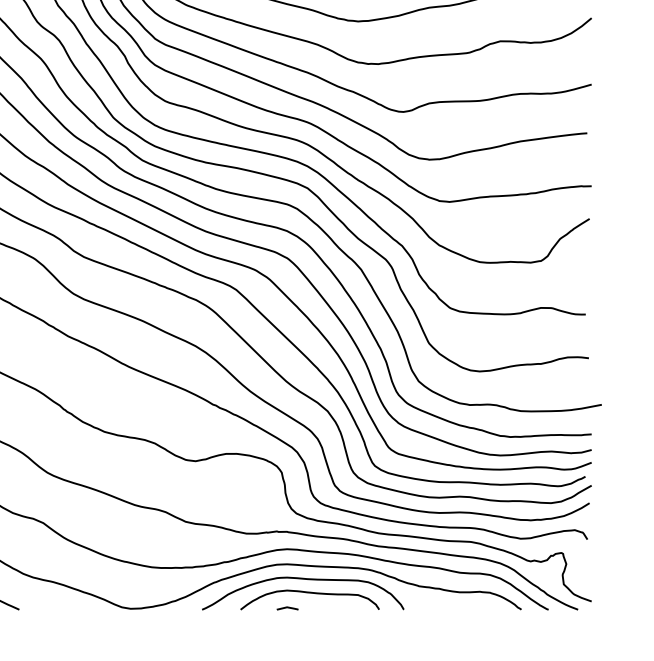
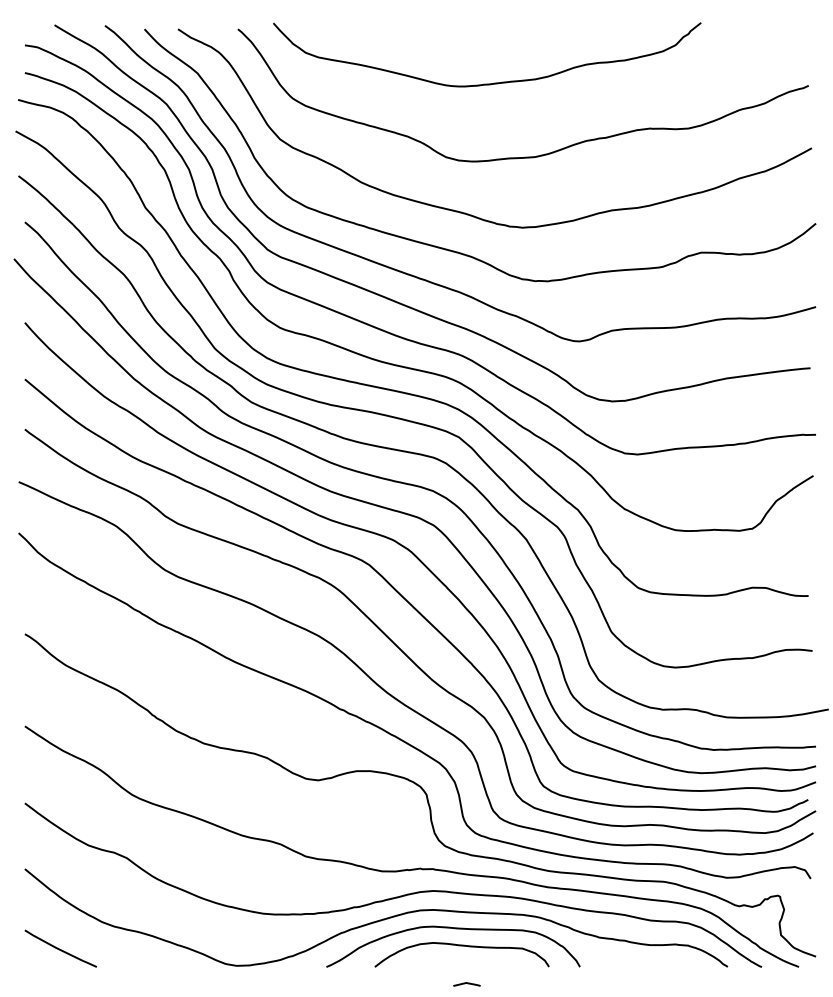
curve: (287, 607) -> (466, 983), moved

